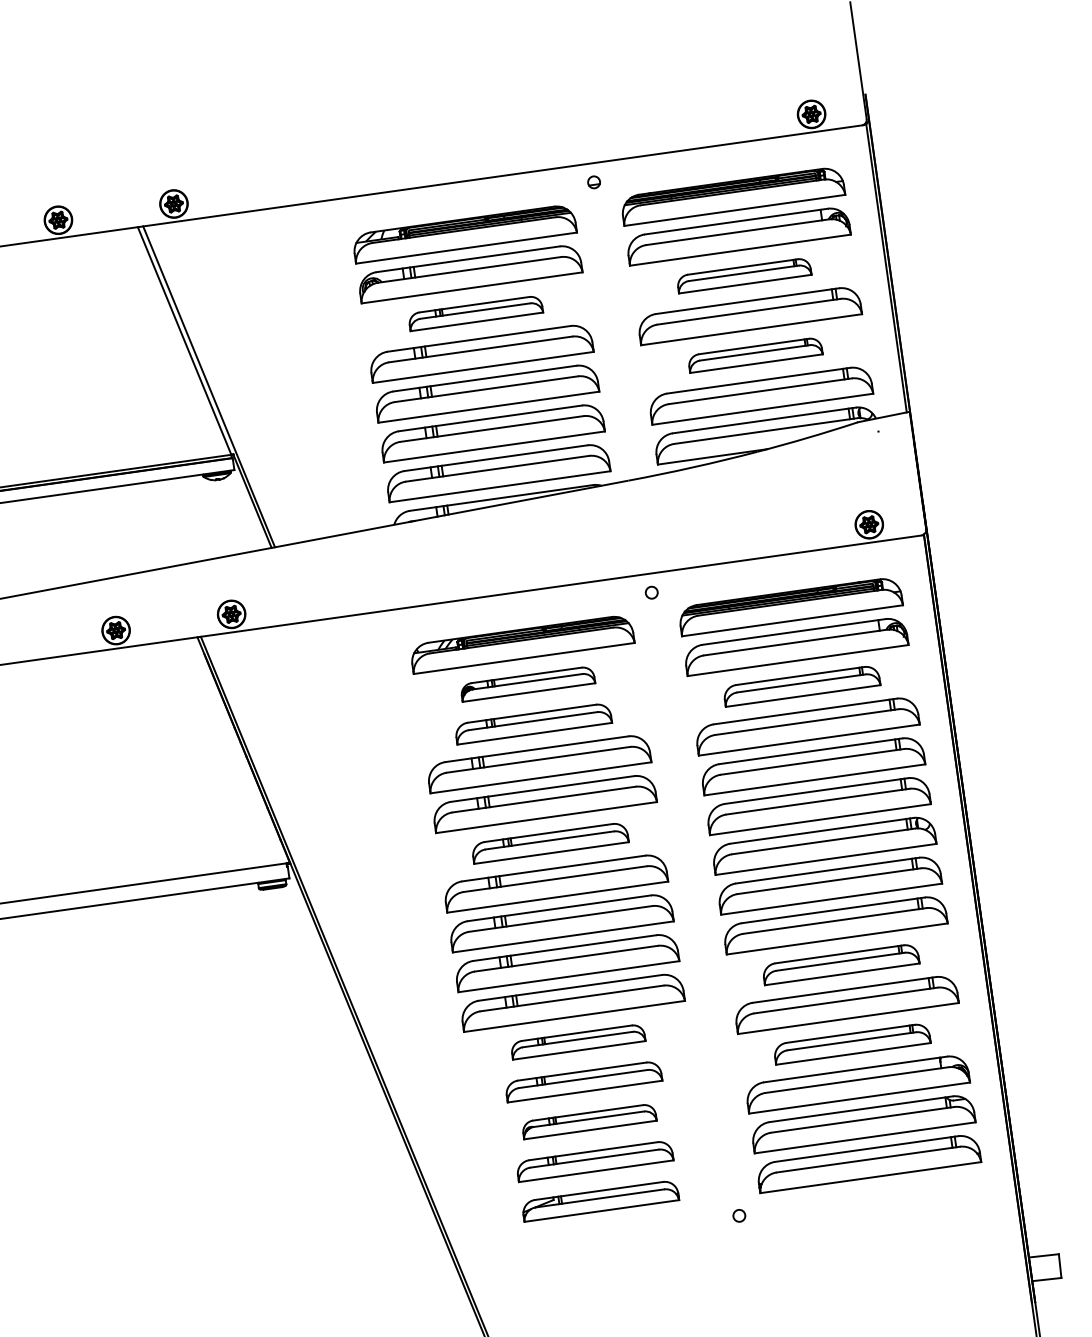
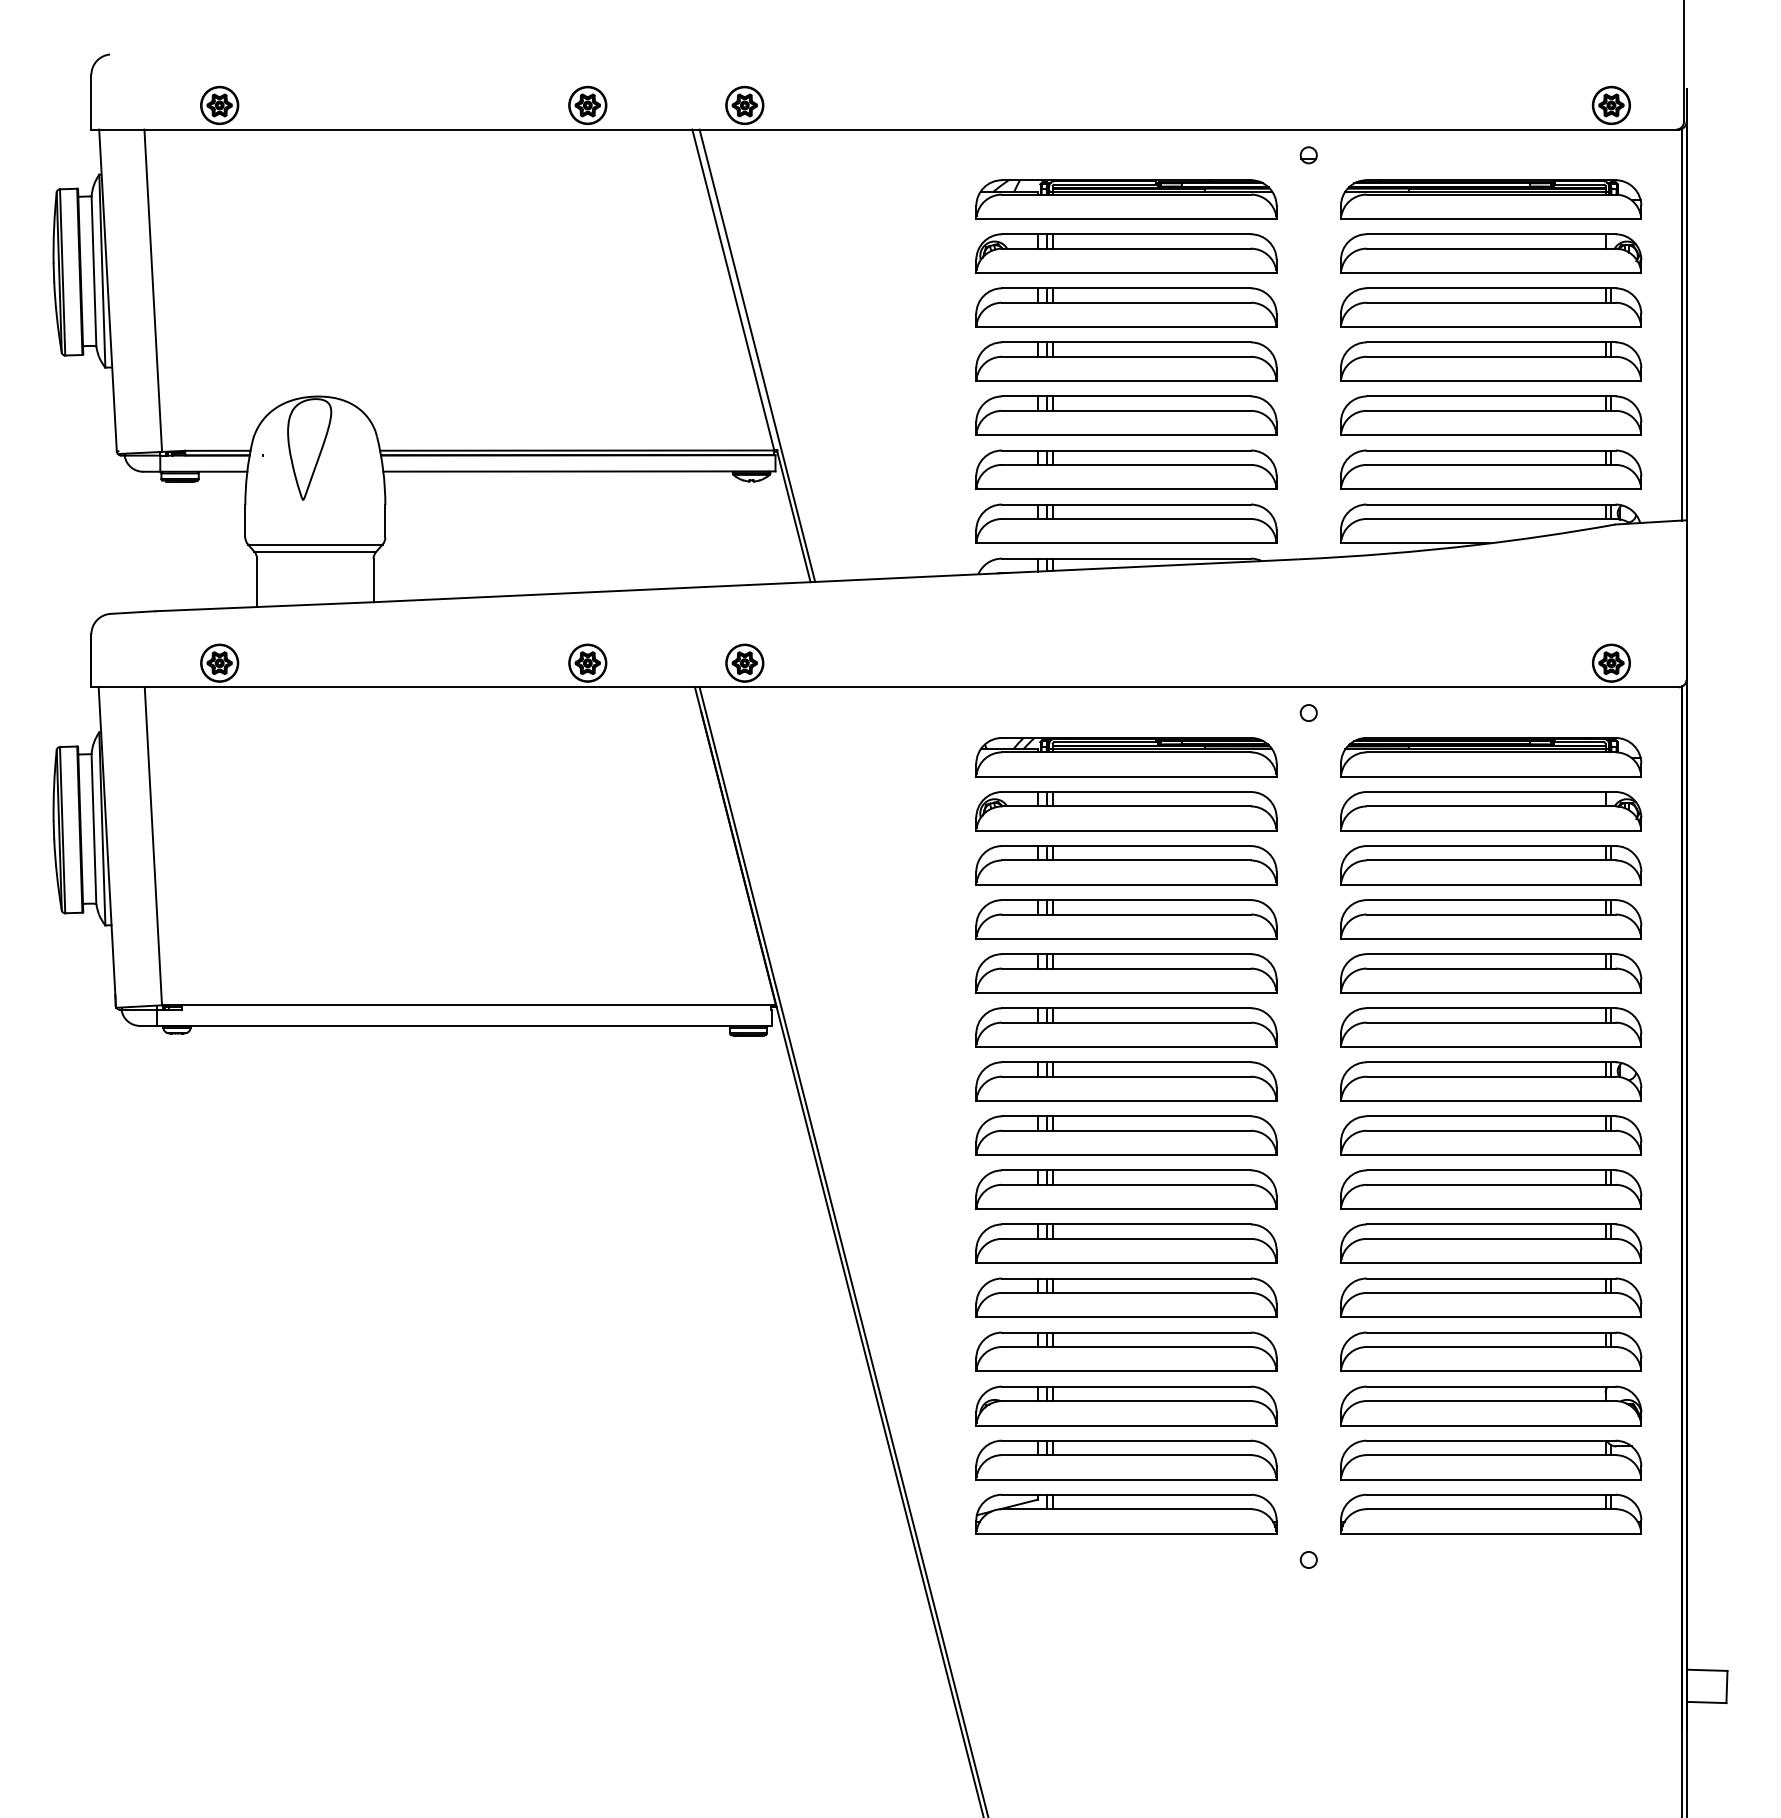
part: (744, 275) -> (1491, 307), size x1.67
part: (475, 313) -> (1126, 307), size x1.67
part: (755, 354) -> (1491, 415), size x1.67
part: (527, 684) -> (1126, 811), size x1.67
part: (801, 686) -> (1491, 865), size x1.43
part: (533, 723) -> (1126, 865), size x1.43
part: (550, 842) -> (1126, 1027), size x1.43
part: (841, 964) -> (1491, 1243), size x1.43
part: (578, 1041) -> (1126, 1297), size x1.67
part: (852, 1043) -> (1491, 1351), size x1.43
part: (583, 1081) -> (1126, 1351), size x1.43
part: (589, 1121) -> (1126, 1405), size x1.67
part: (594, 1160) -> (1126, 1459), size x1.43
part: (600, 1200) -> (1126, 1513), size x1.43

